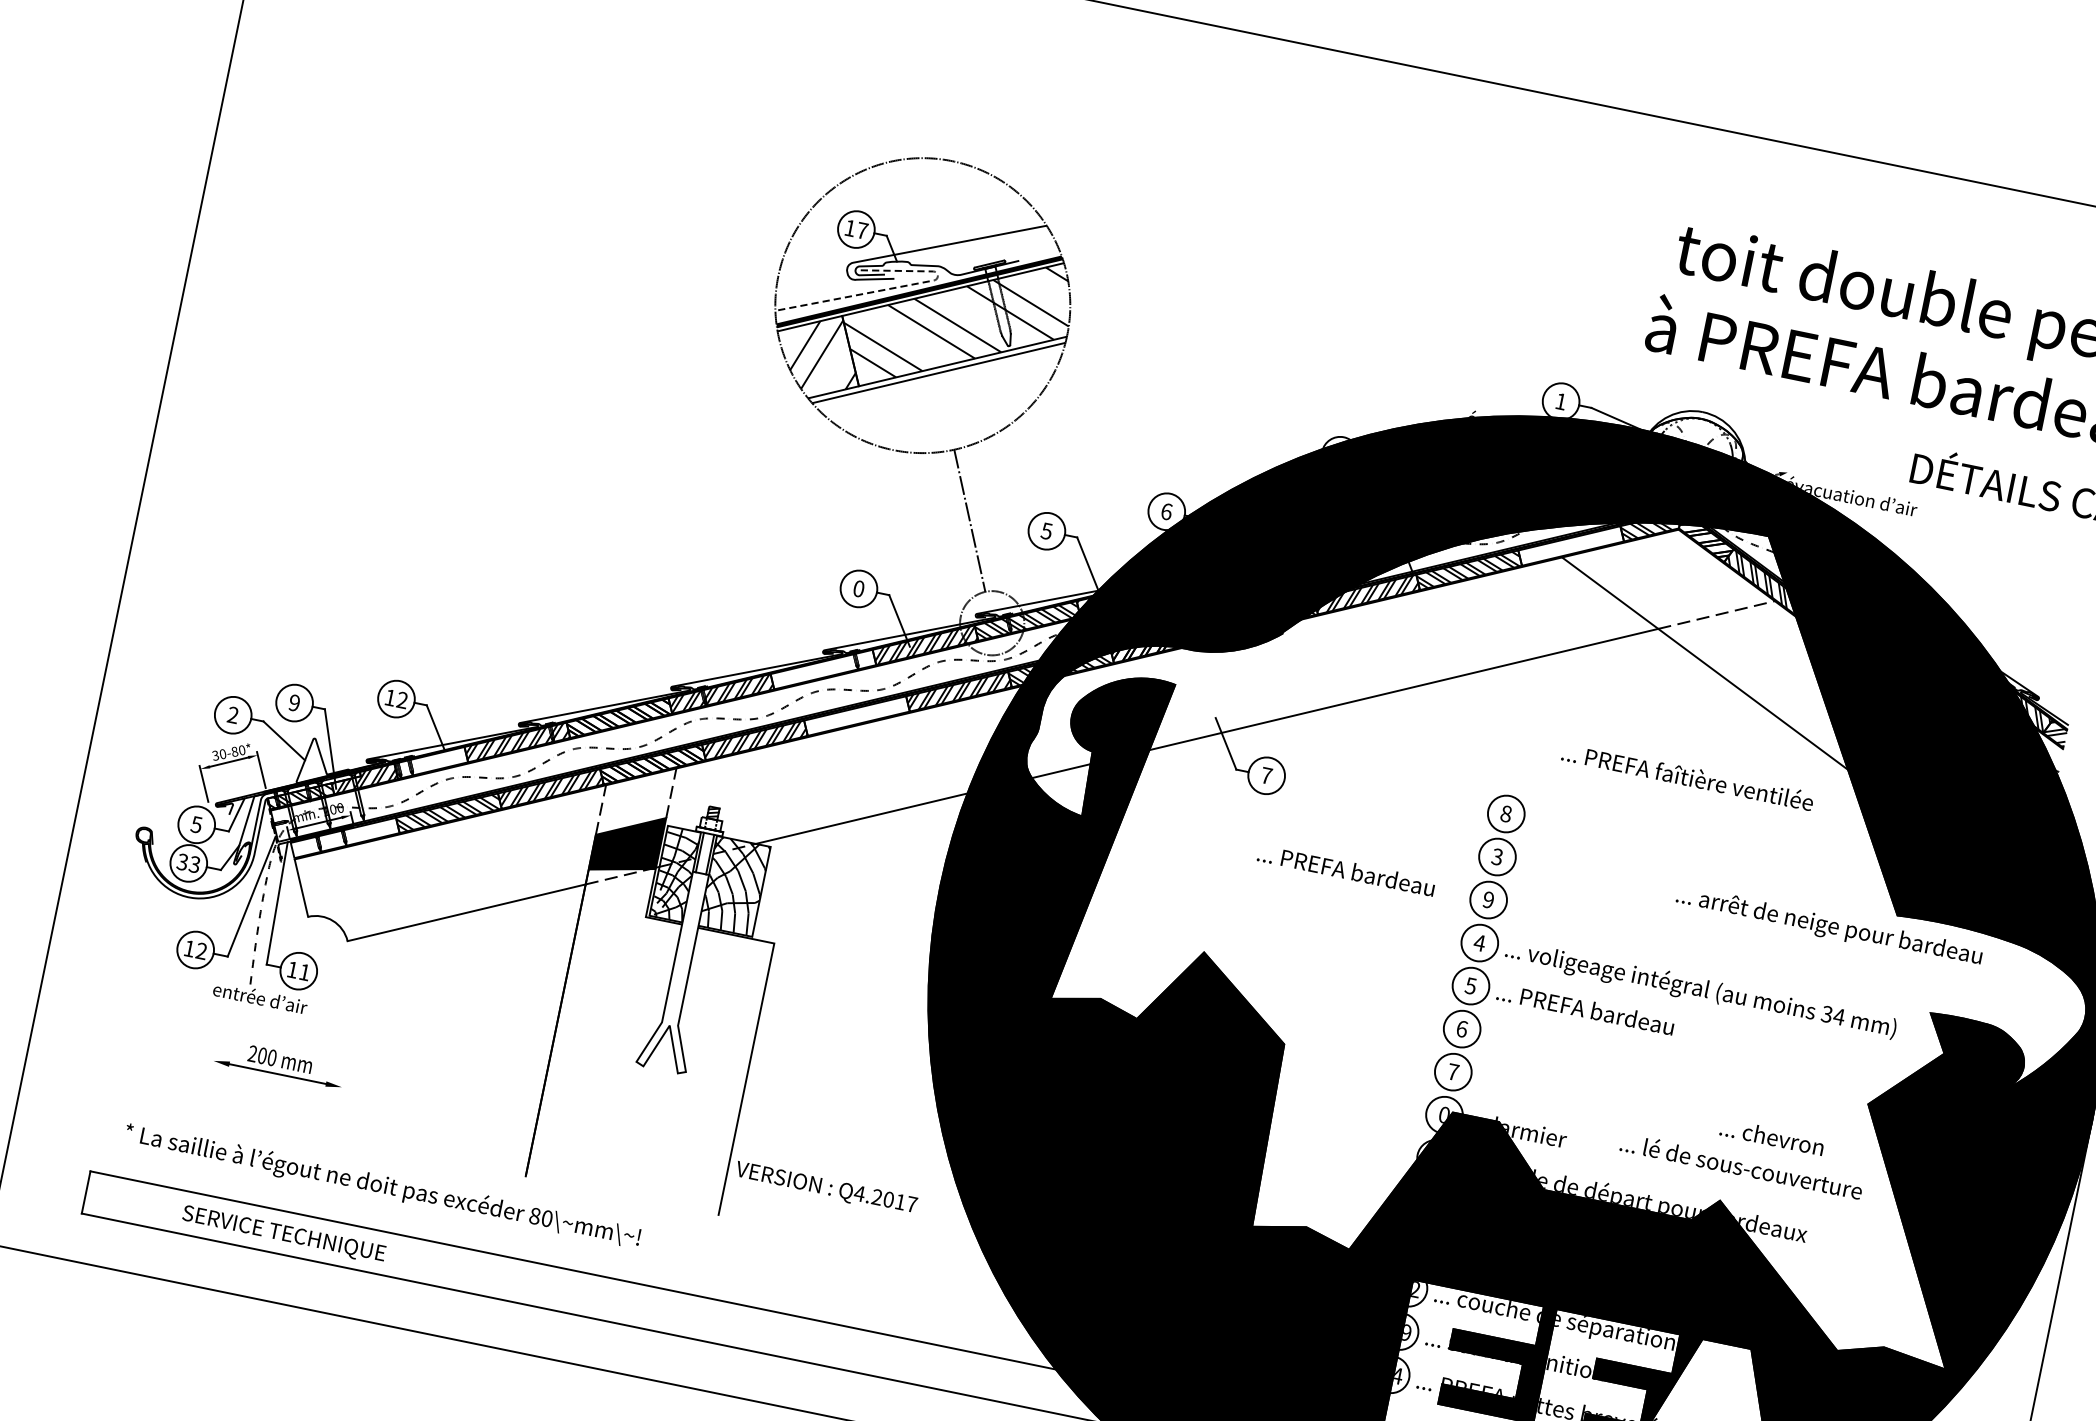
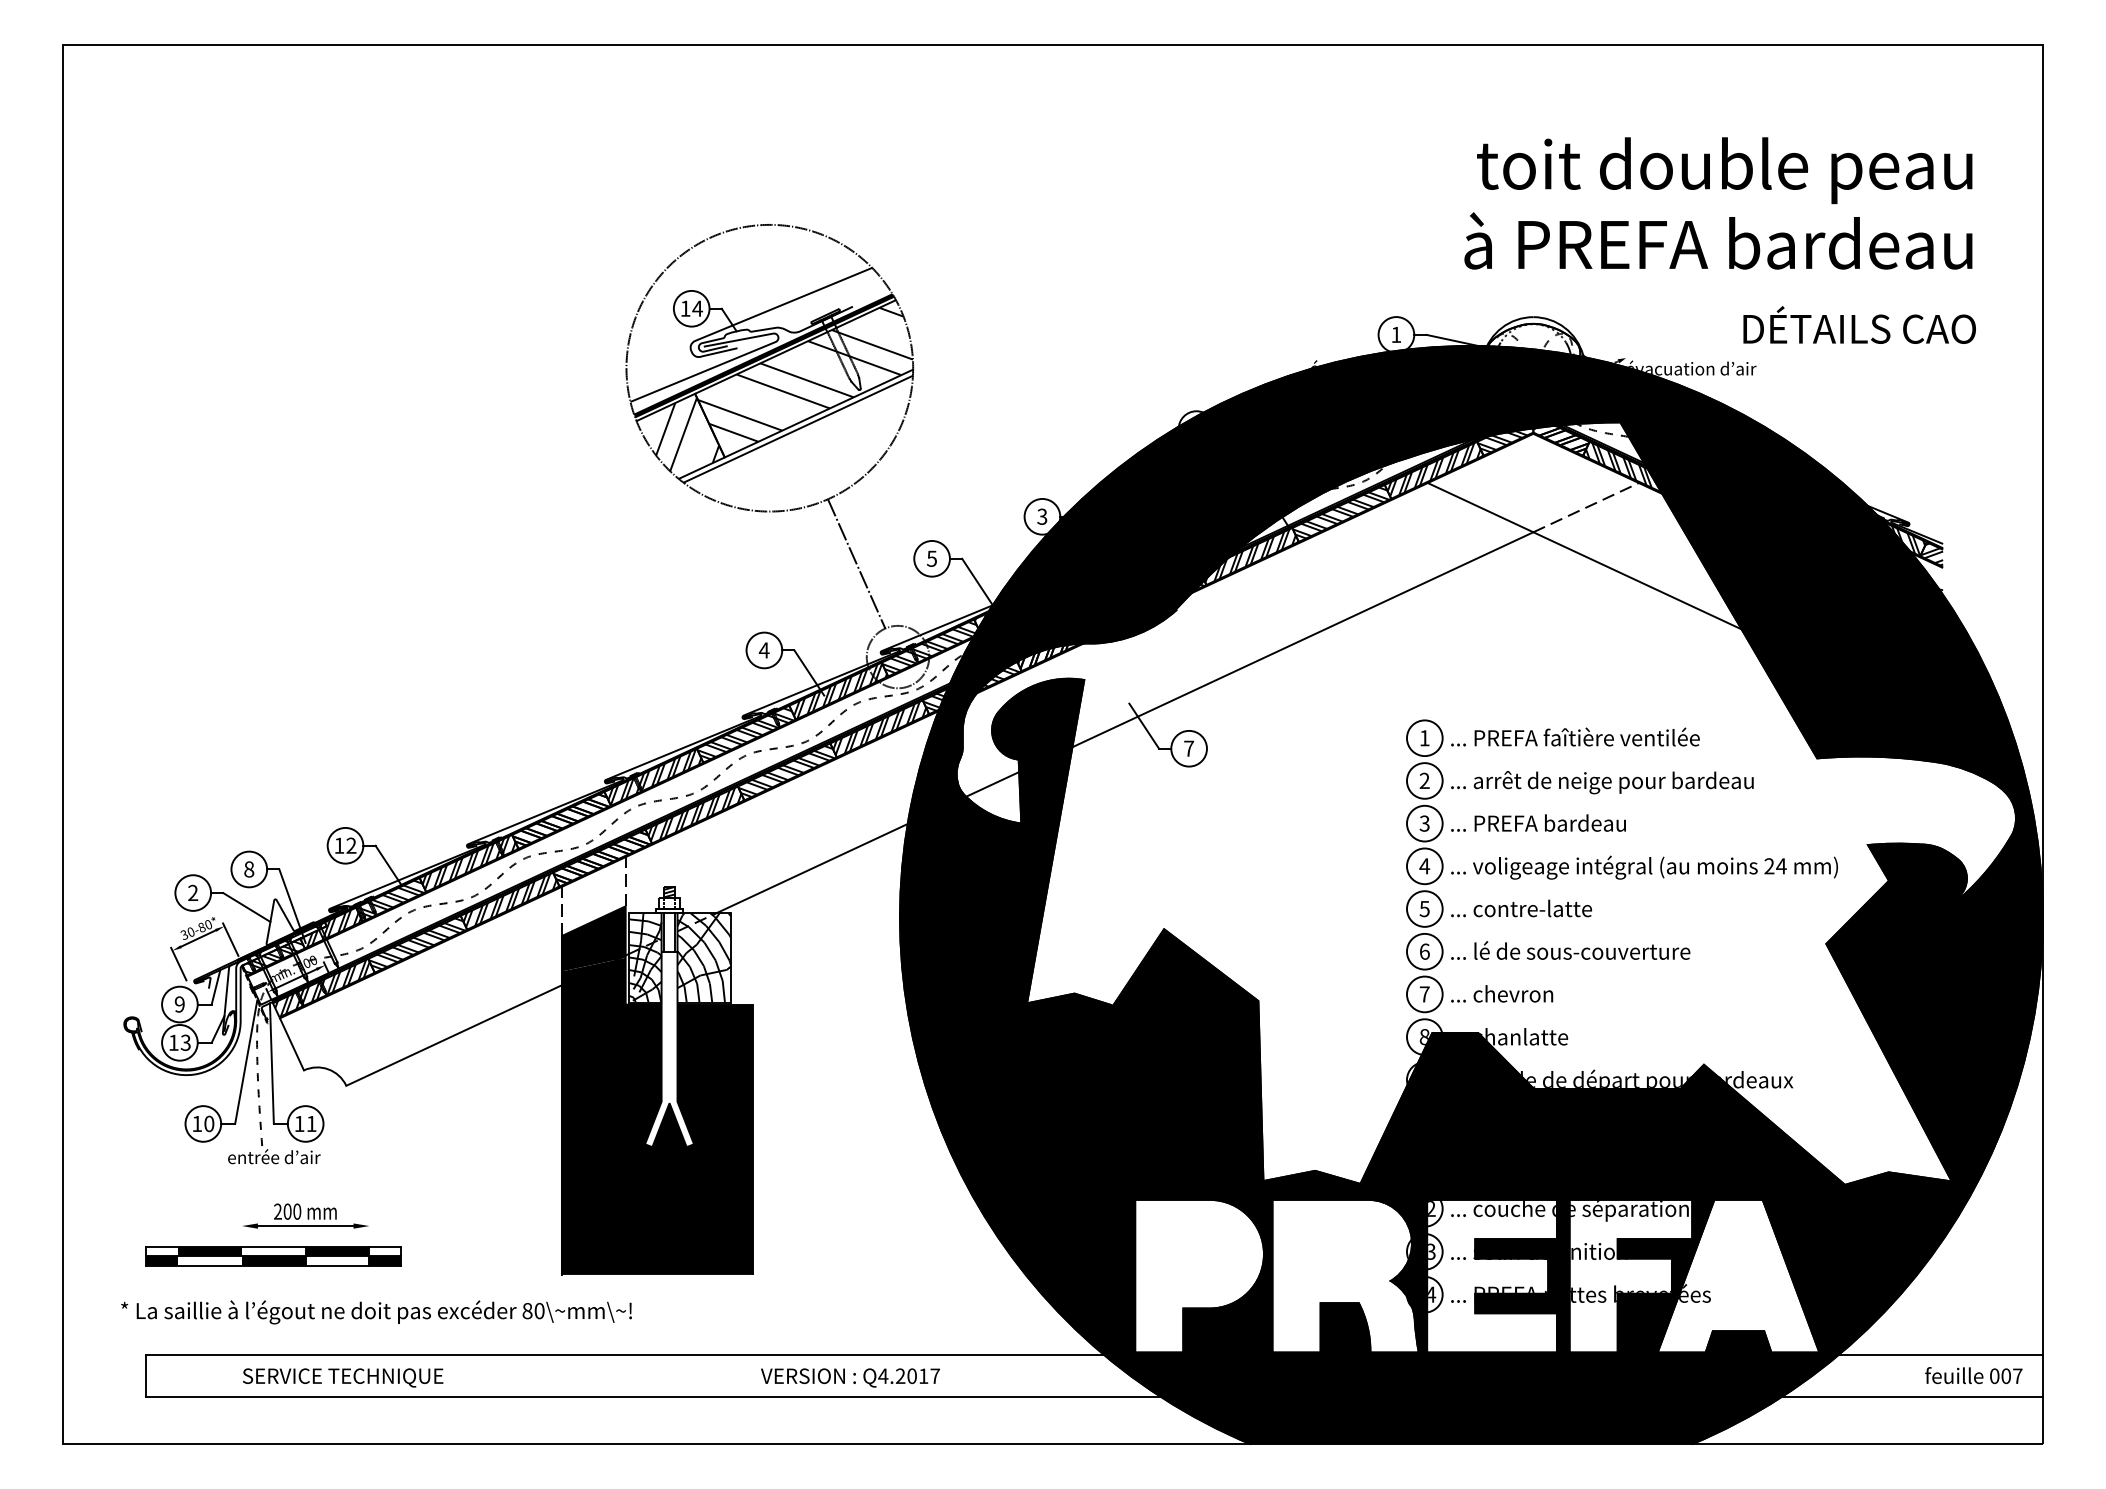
text: (862, 230) -> (697, 308), 17 -> 14
line: (903, 286) -> (747, 353), dashed -> solid
text: (1166, 511) -> (1042, 516), 6 -> 3
hatch: (1572, 545) -> (1435, 469), added
text: (858, 588) -> (763, 650), 0 -> 4
hatch: (822, 667) -> (745, 732), added
text: (294, 703) -> (249, 869), 9 -> 8
hatch: (856, 713) -> (786, 769), added
hatch: (431, 760) -> (390, 897), added
text: (1688, 775) -> (1575, 736), moved
text: (1505, 814) -> (1424, 738), 8 -> 1
text: (196, 824) -> (179, 1004), 5 -> 9
hatch: (345, 837) -> (324, 987), added
text: (1497, 857) -> (1424, 781), 3 -> 2
text: (182, 861) -> (173, 1042), 33 -> 13
text: (1346, 869) -> (1538, 822), moved
text: (1488, 899) -> (1424, 823), 9 -> 3
text: (1829, 926) -> (1602, 782), moved
text: (201, 950) -> (209, 1123), 12 -> 10
text: (1596, 1011) -> (1549, 908), ... PREFA bardeau -> ... contre-latte
text: (1827, 1014) -> (1769, 866), 34 -> 24
fill: (655, 1035) -> (657, 1115), added
part: (238, 1098) -> (273, 1256), added
text: (1444, 1114) -> (1424, 1036), 0 -> 8
text: (1542, 1134) -> (1521, 1036), ... larmier -> ... chanlatte
text: (1772, 1136) -> (1502, 993), moved
text: (1741, 1166) -> (1570, 950), moved
text: (382, 1186) -> (376, 1312), moved
text: (826, 1188) -> (850, 1377), moved
text: (1406, 1332) -> (1431, 1251), 19 -> 13

